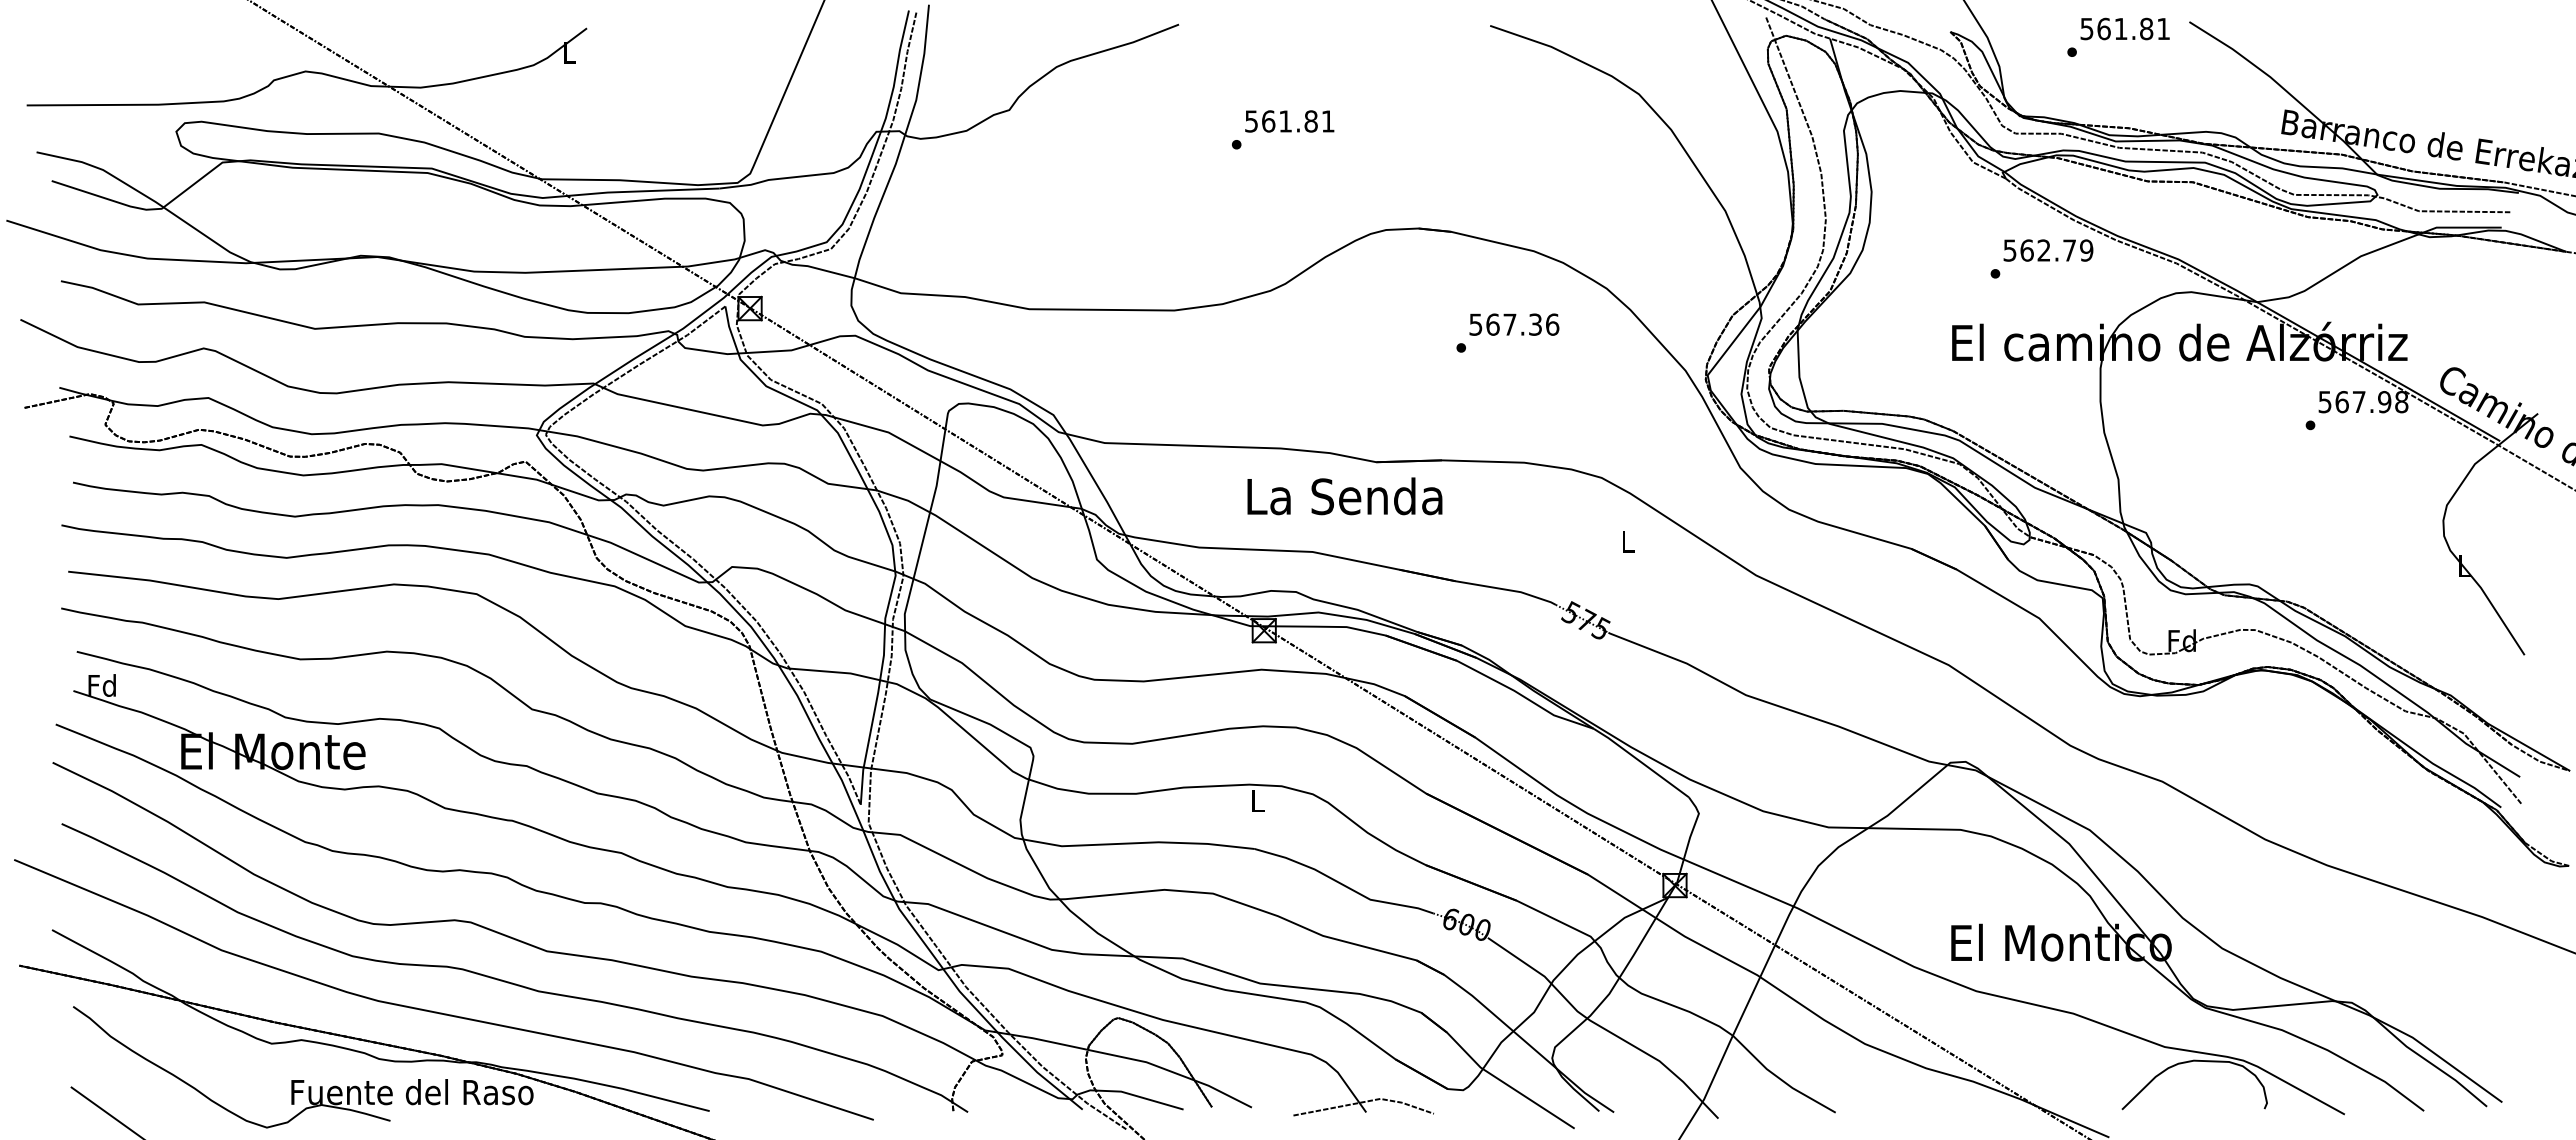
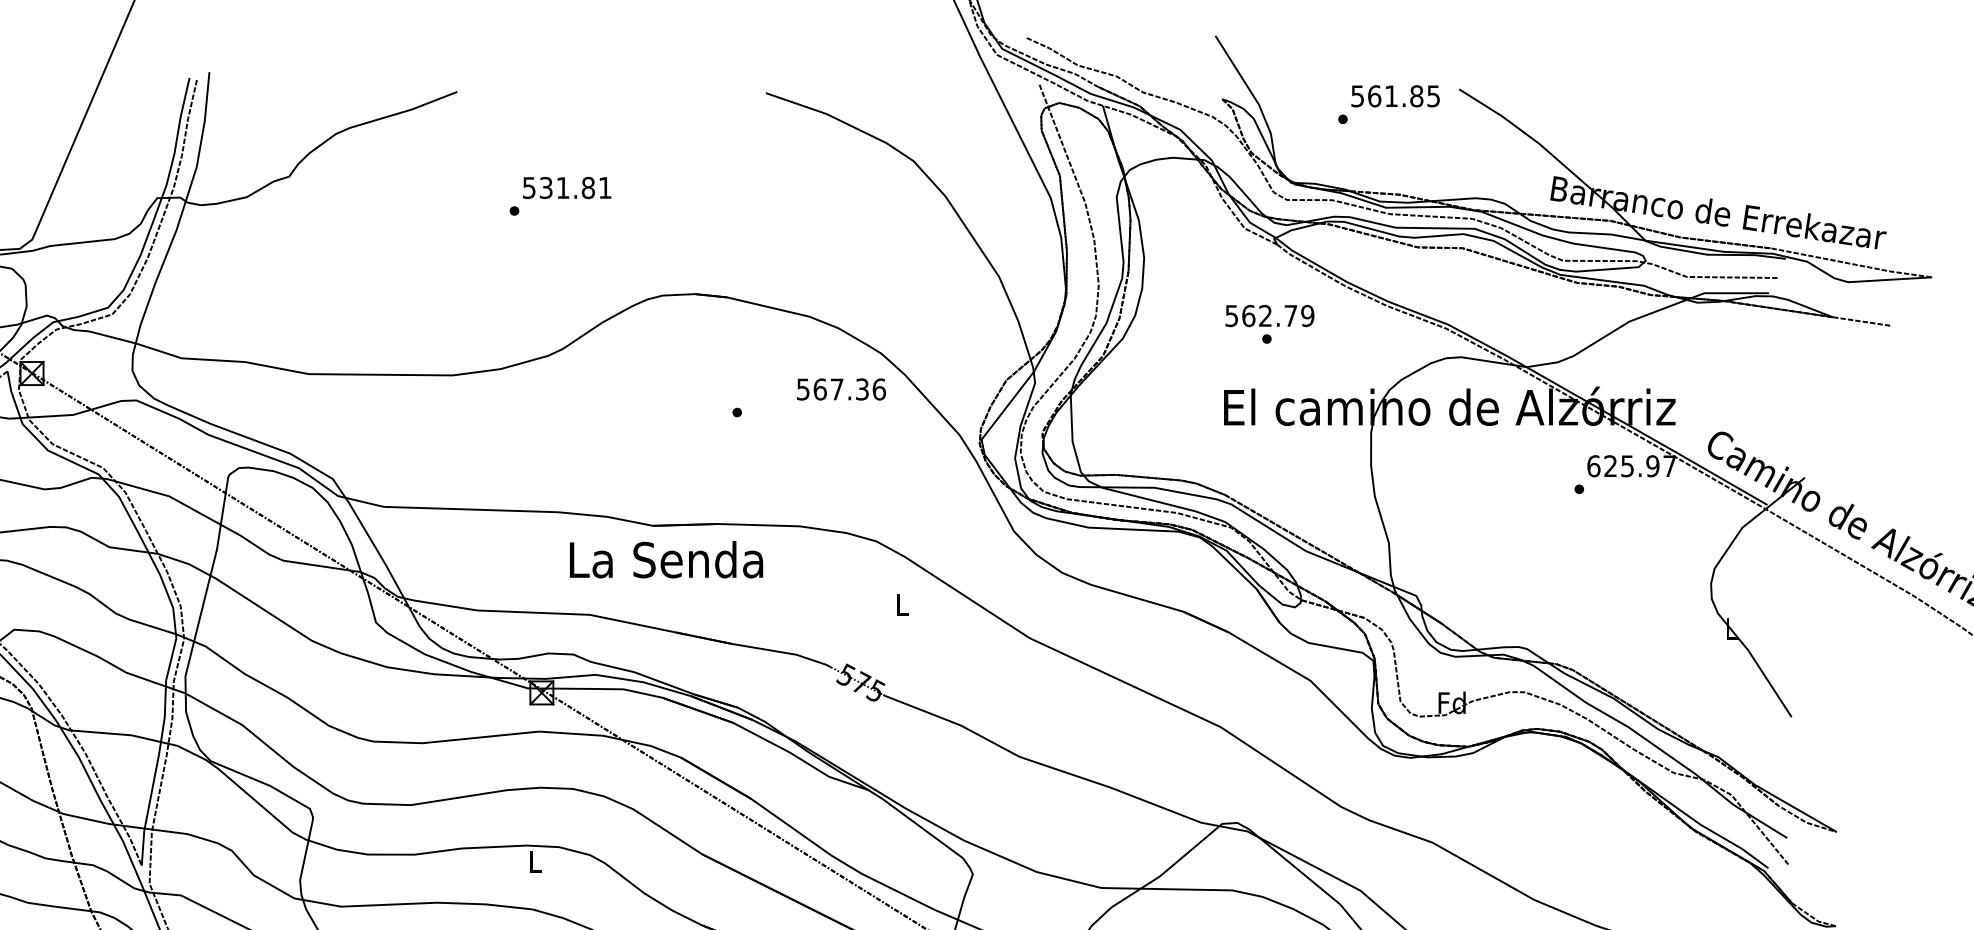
text: (2163, 29) -> (1433, 96), 561.81 -> 561.85
text: (1268, 121) -> (546, 187), 561.81 -> 531.81
text: (2048, 250) -> (1269, 315), moved
text: (1514, 324) -> (841, 389), moved
text: (2363, 402) -> (1631, 466), 567.98 -> 625.97
text: (1344, 496) -> (666, 559), moved

